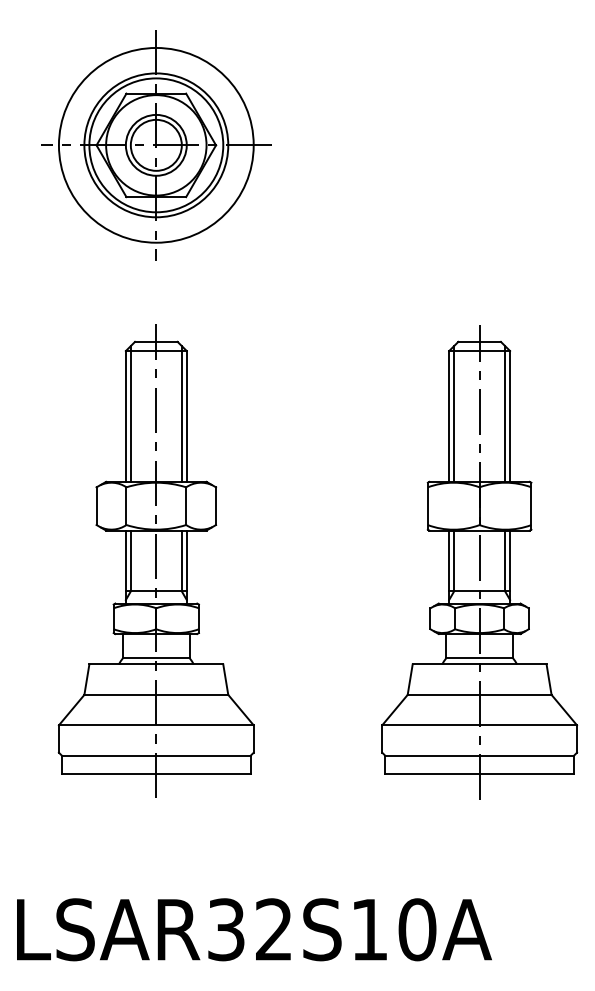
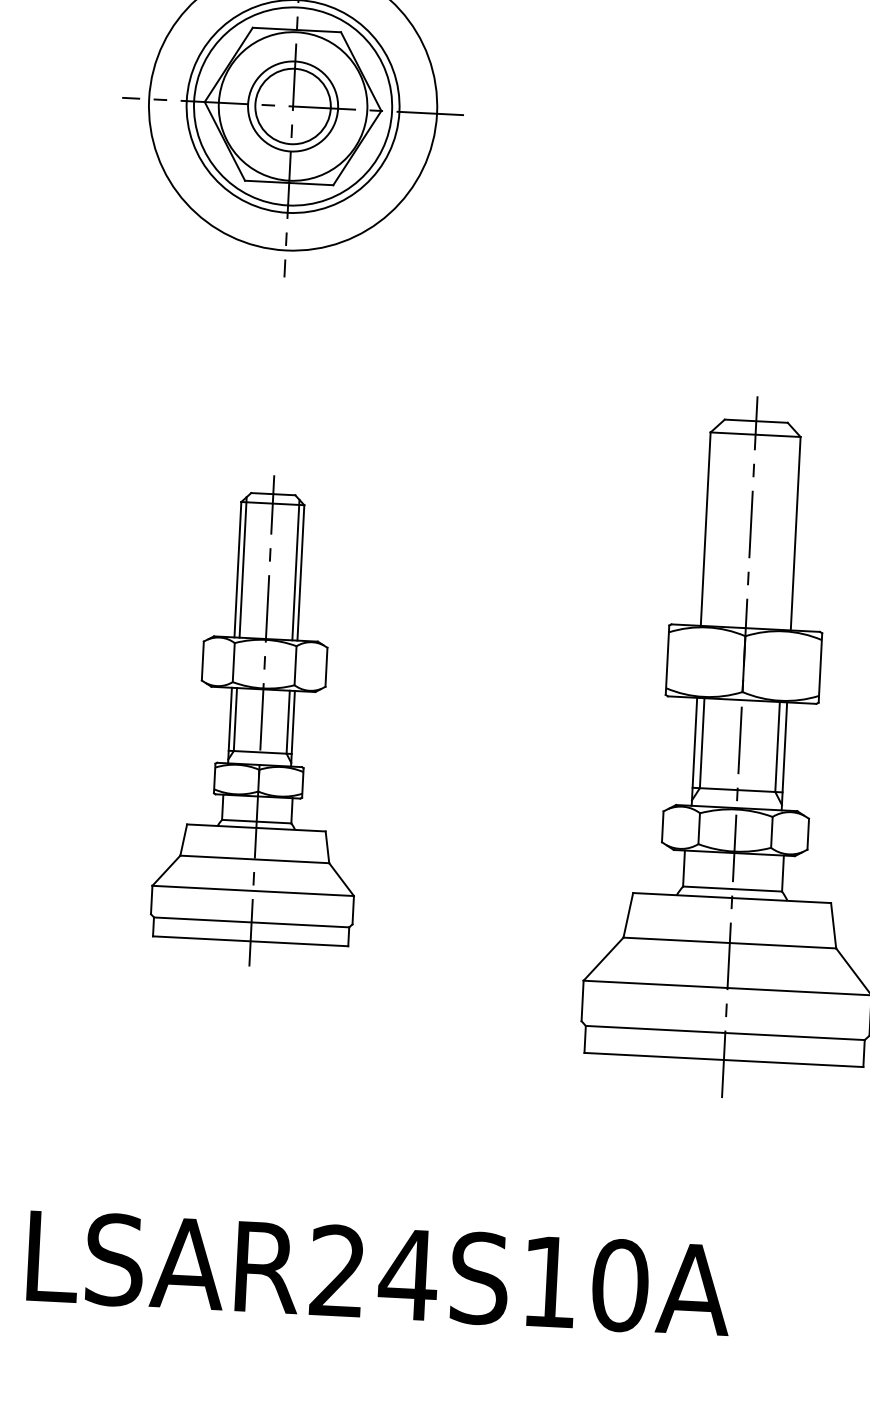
line: (454, 413) -> (713, 525), removed
line: (505, 413) -> (789, 529), removed
part: (155, 560) -> (260, 720), size x0.7
text: (250, 929) -> (373, 1272), LSAR32S10A -> LSAR24S10A

